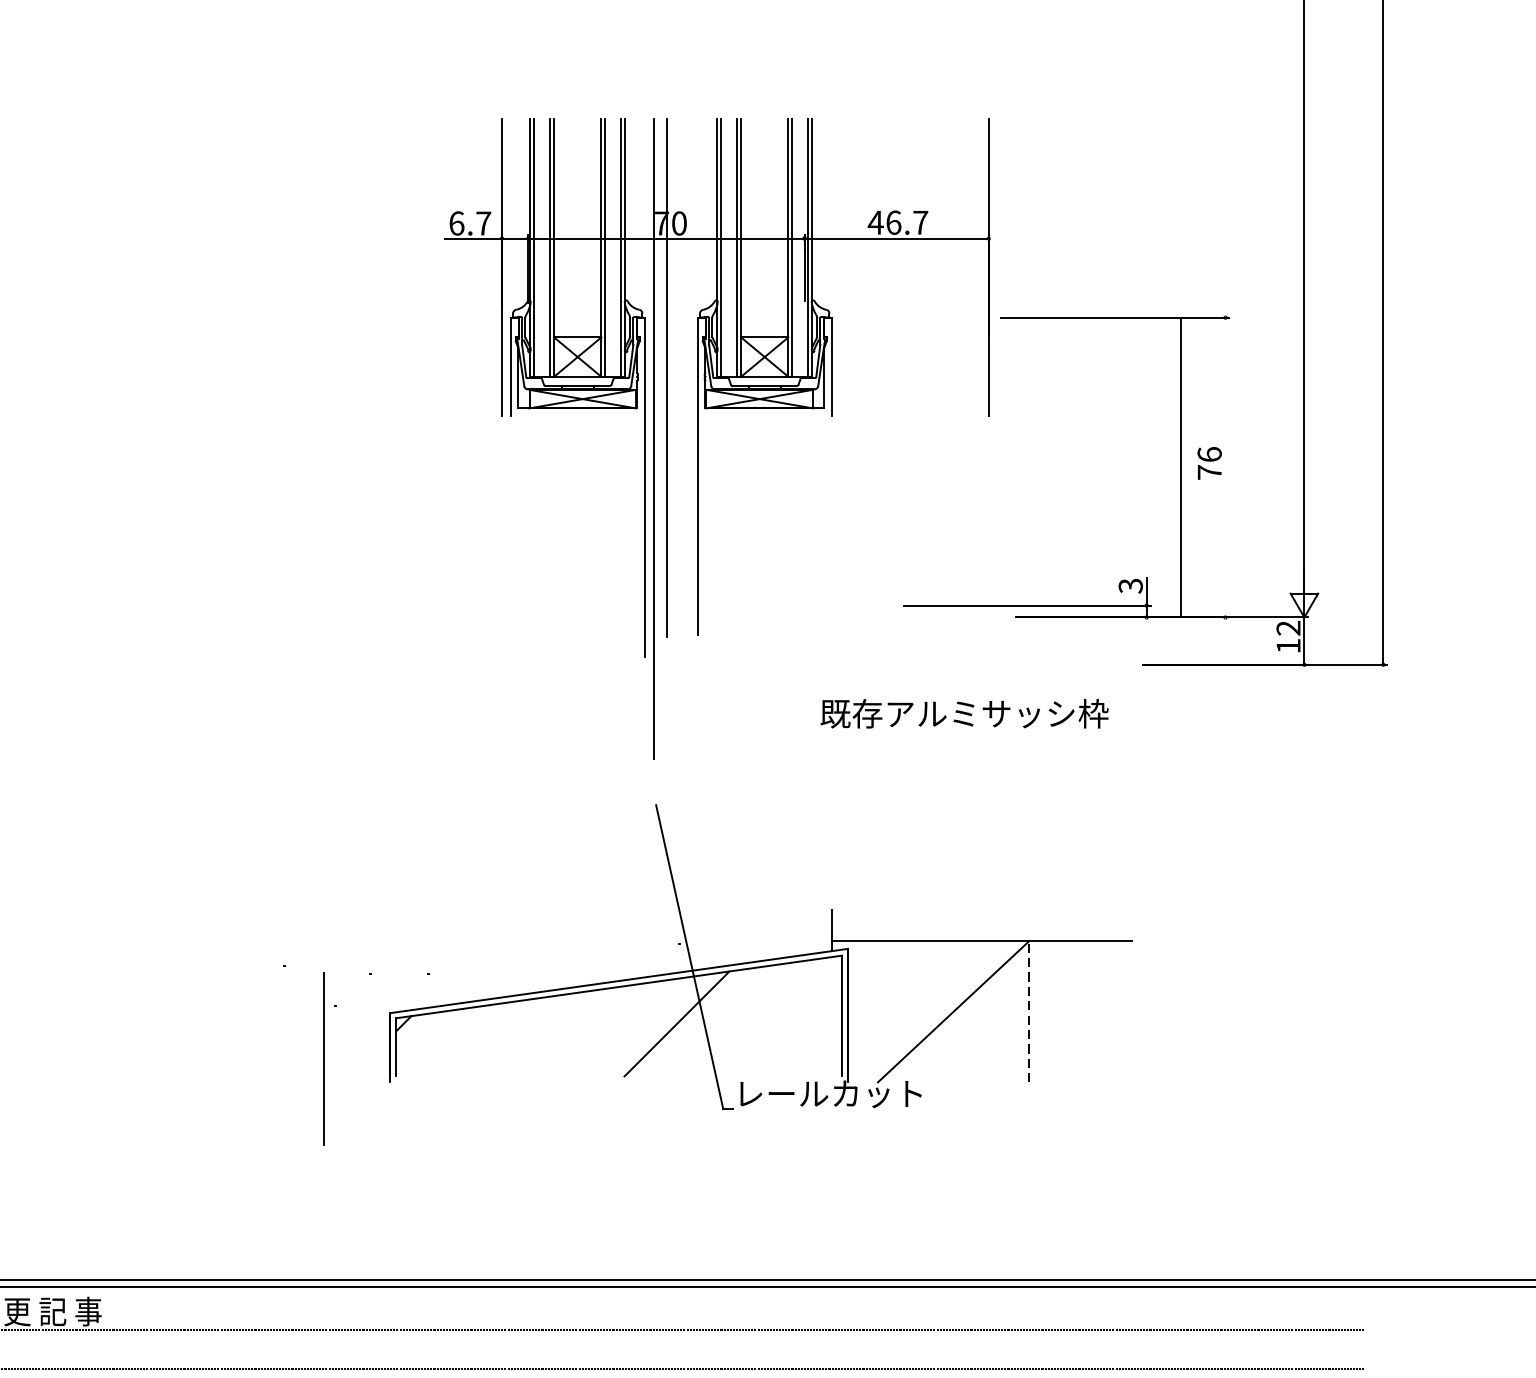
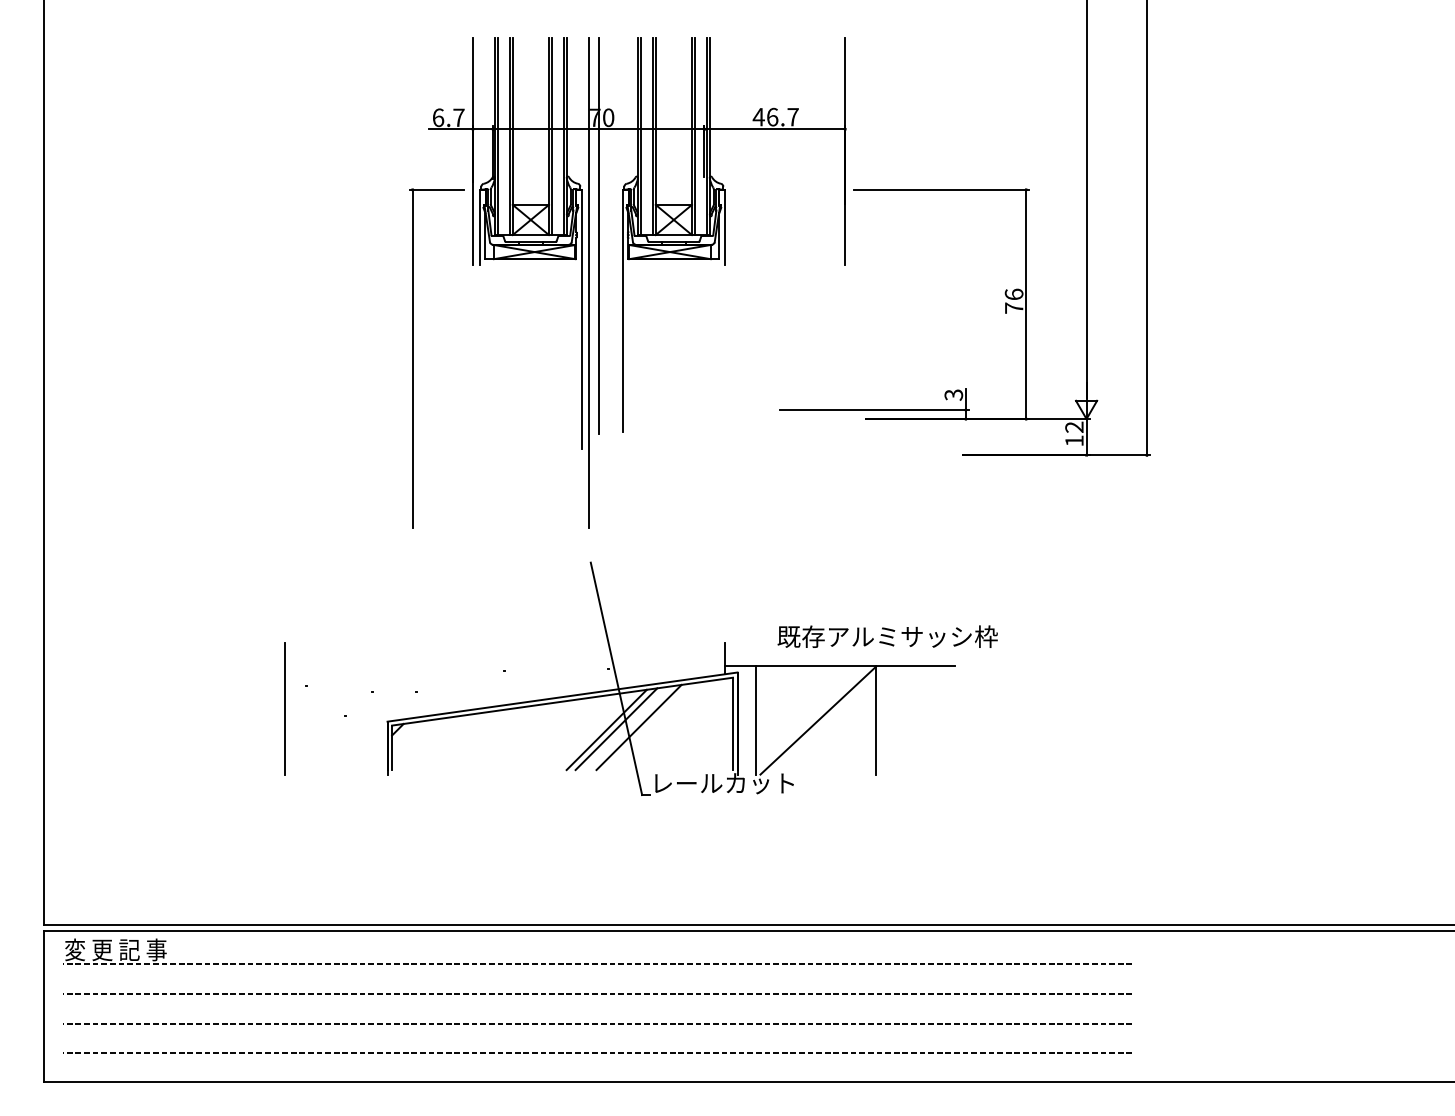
line: (1181, 467) -> (1026, 304), moved
part: (424, 538) -> (413, 358), added
text: (964, 713) -> (887, 636), moved
line: (871, 1011) -> (755, 720), added
line: (1029, 1011) -> (876, 720), dashed -> solid
line: (718, 1020) -> (638, 727), added
line: (689, 1023) -> (616, 729), added
line: (323, 1058) -> (284, 708), moved

